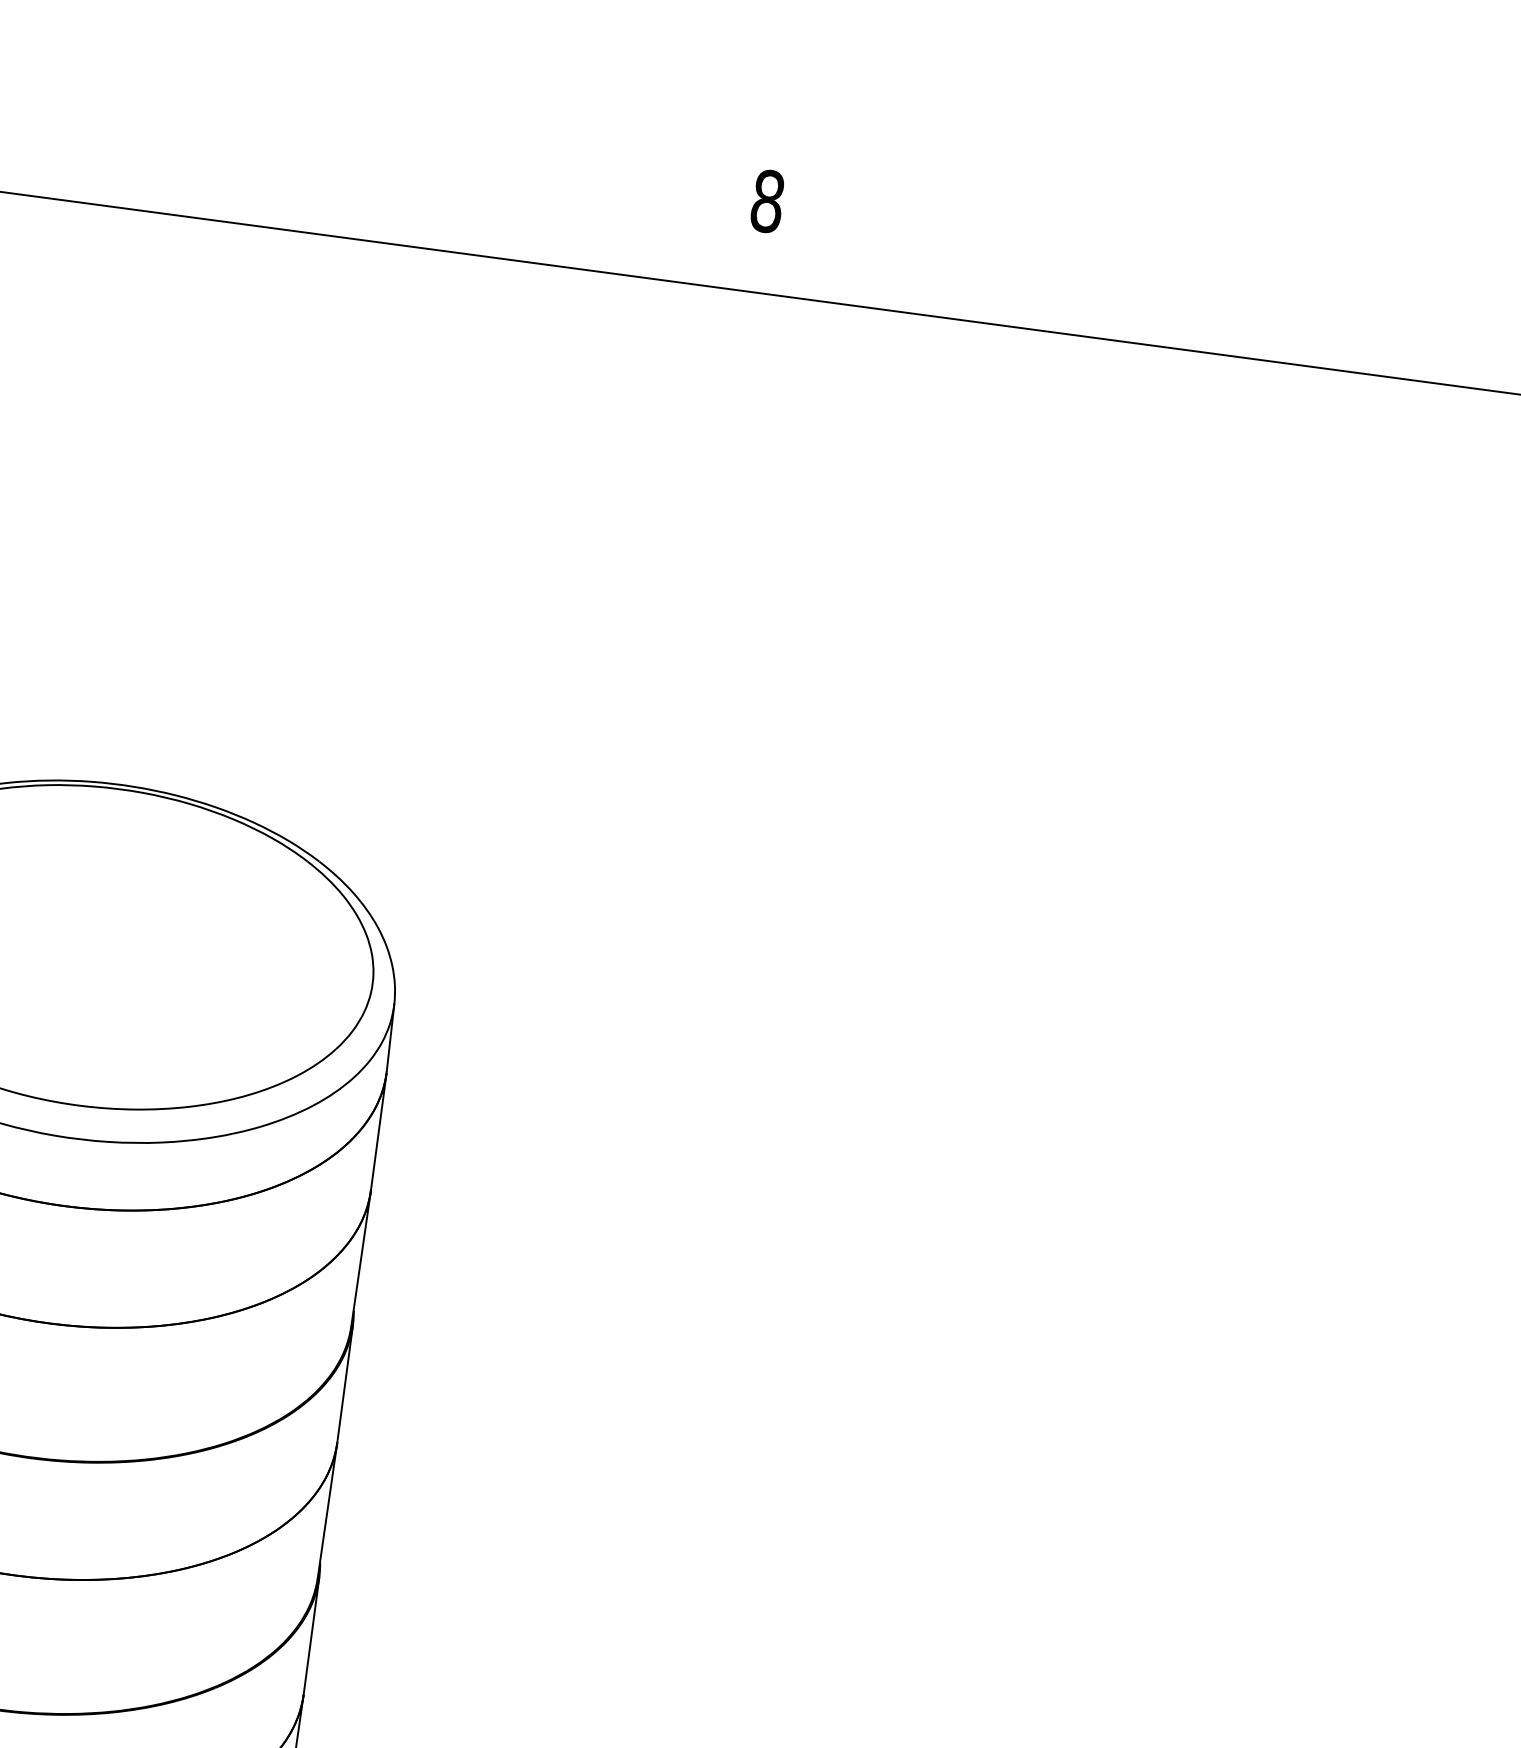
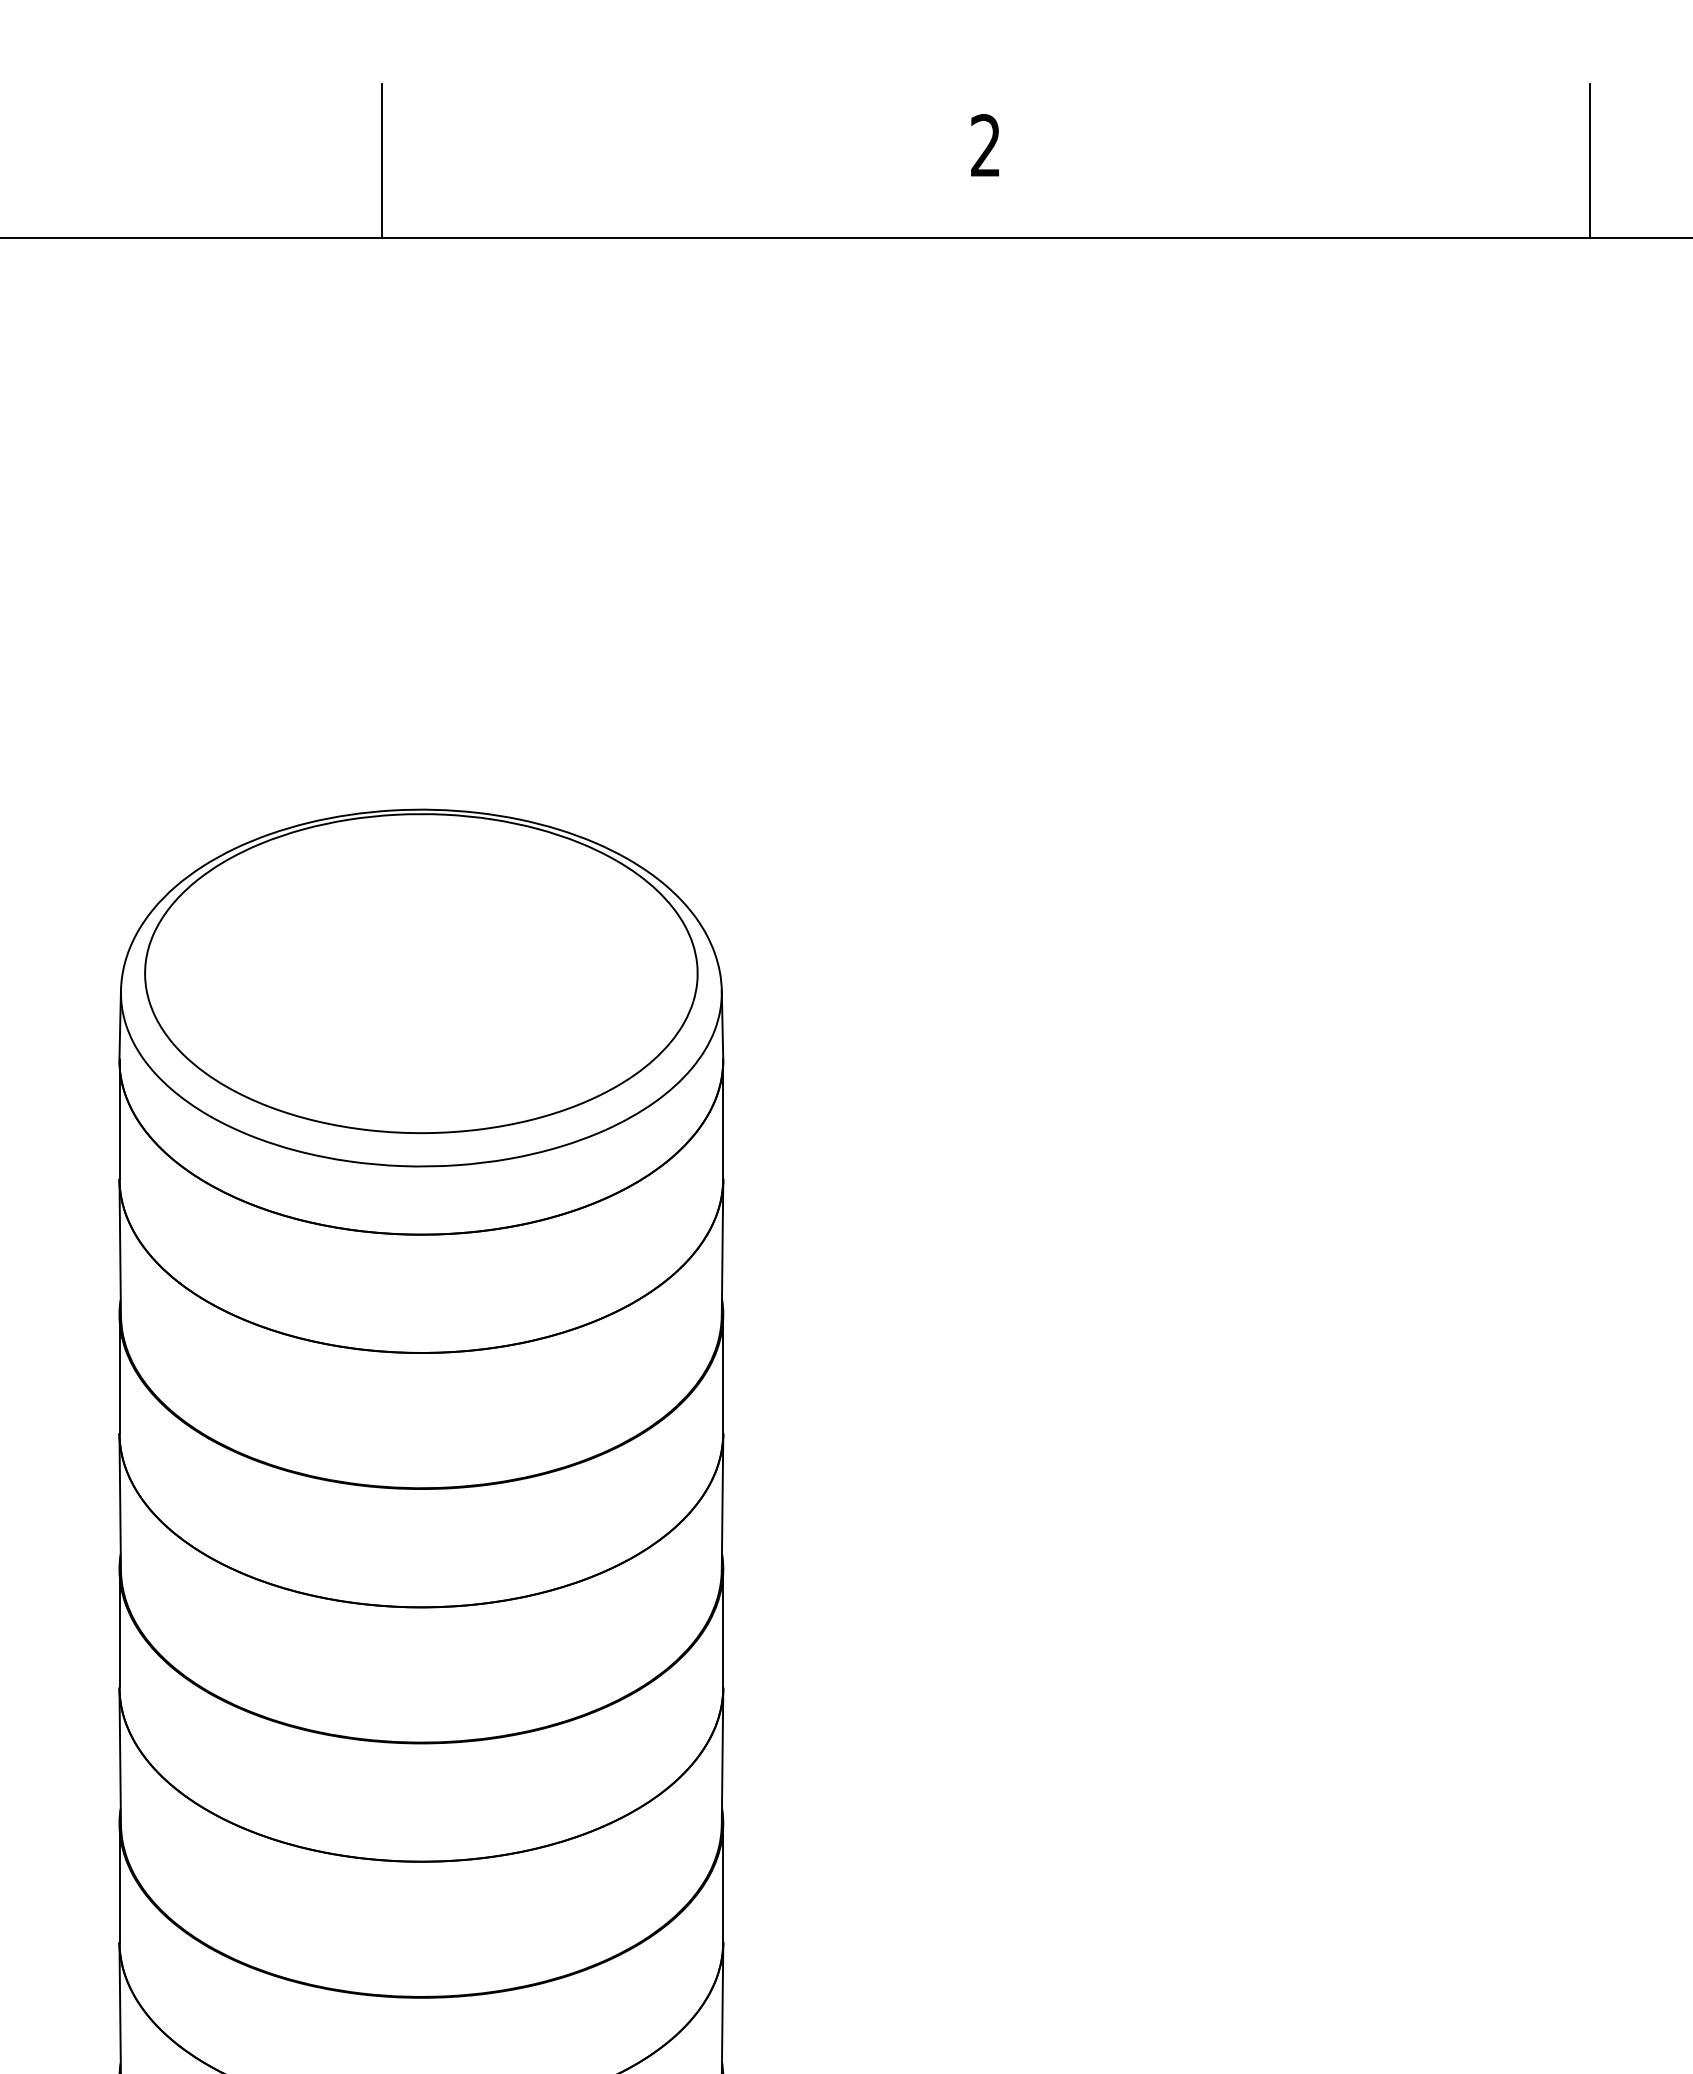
line: (166, 136) -> (381, 160), added
text: (767, 201) -> (985, 145), 8 -> 2
line: (1365, 296) -> (1590, 160), added

